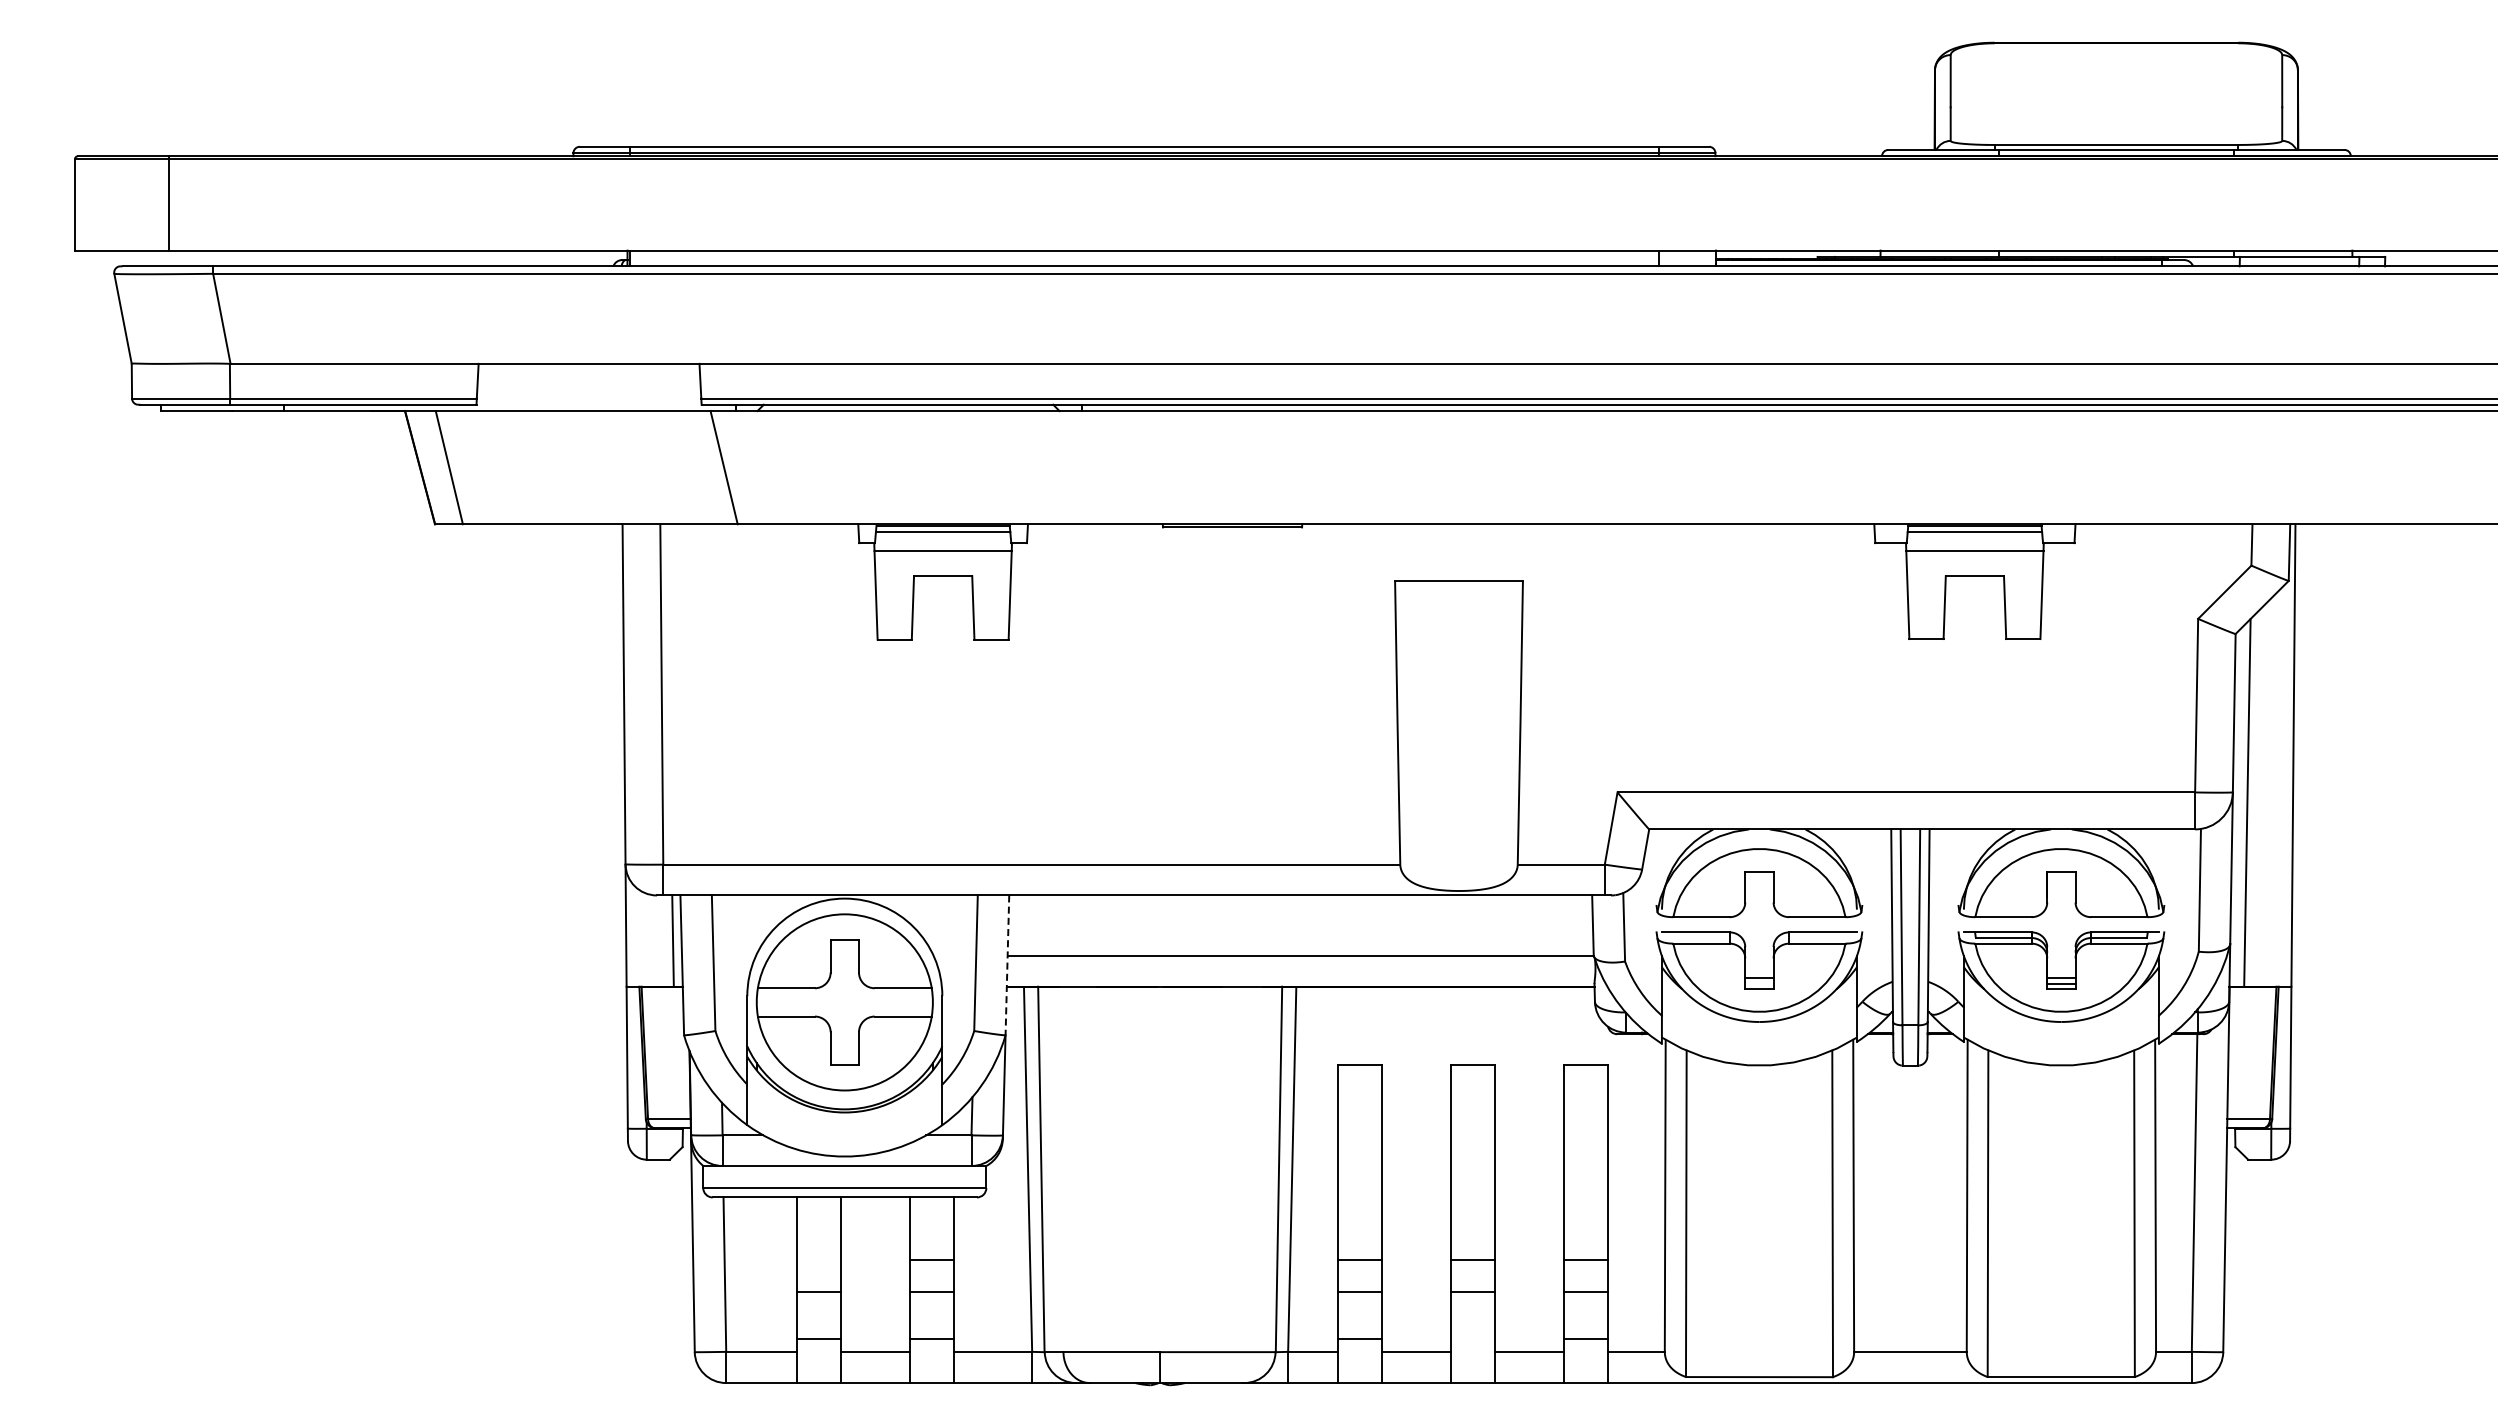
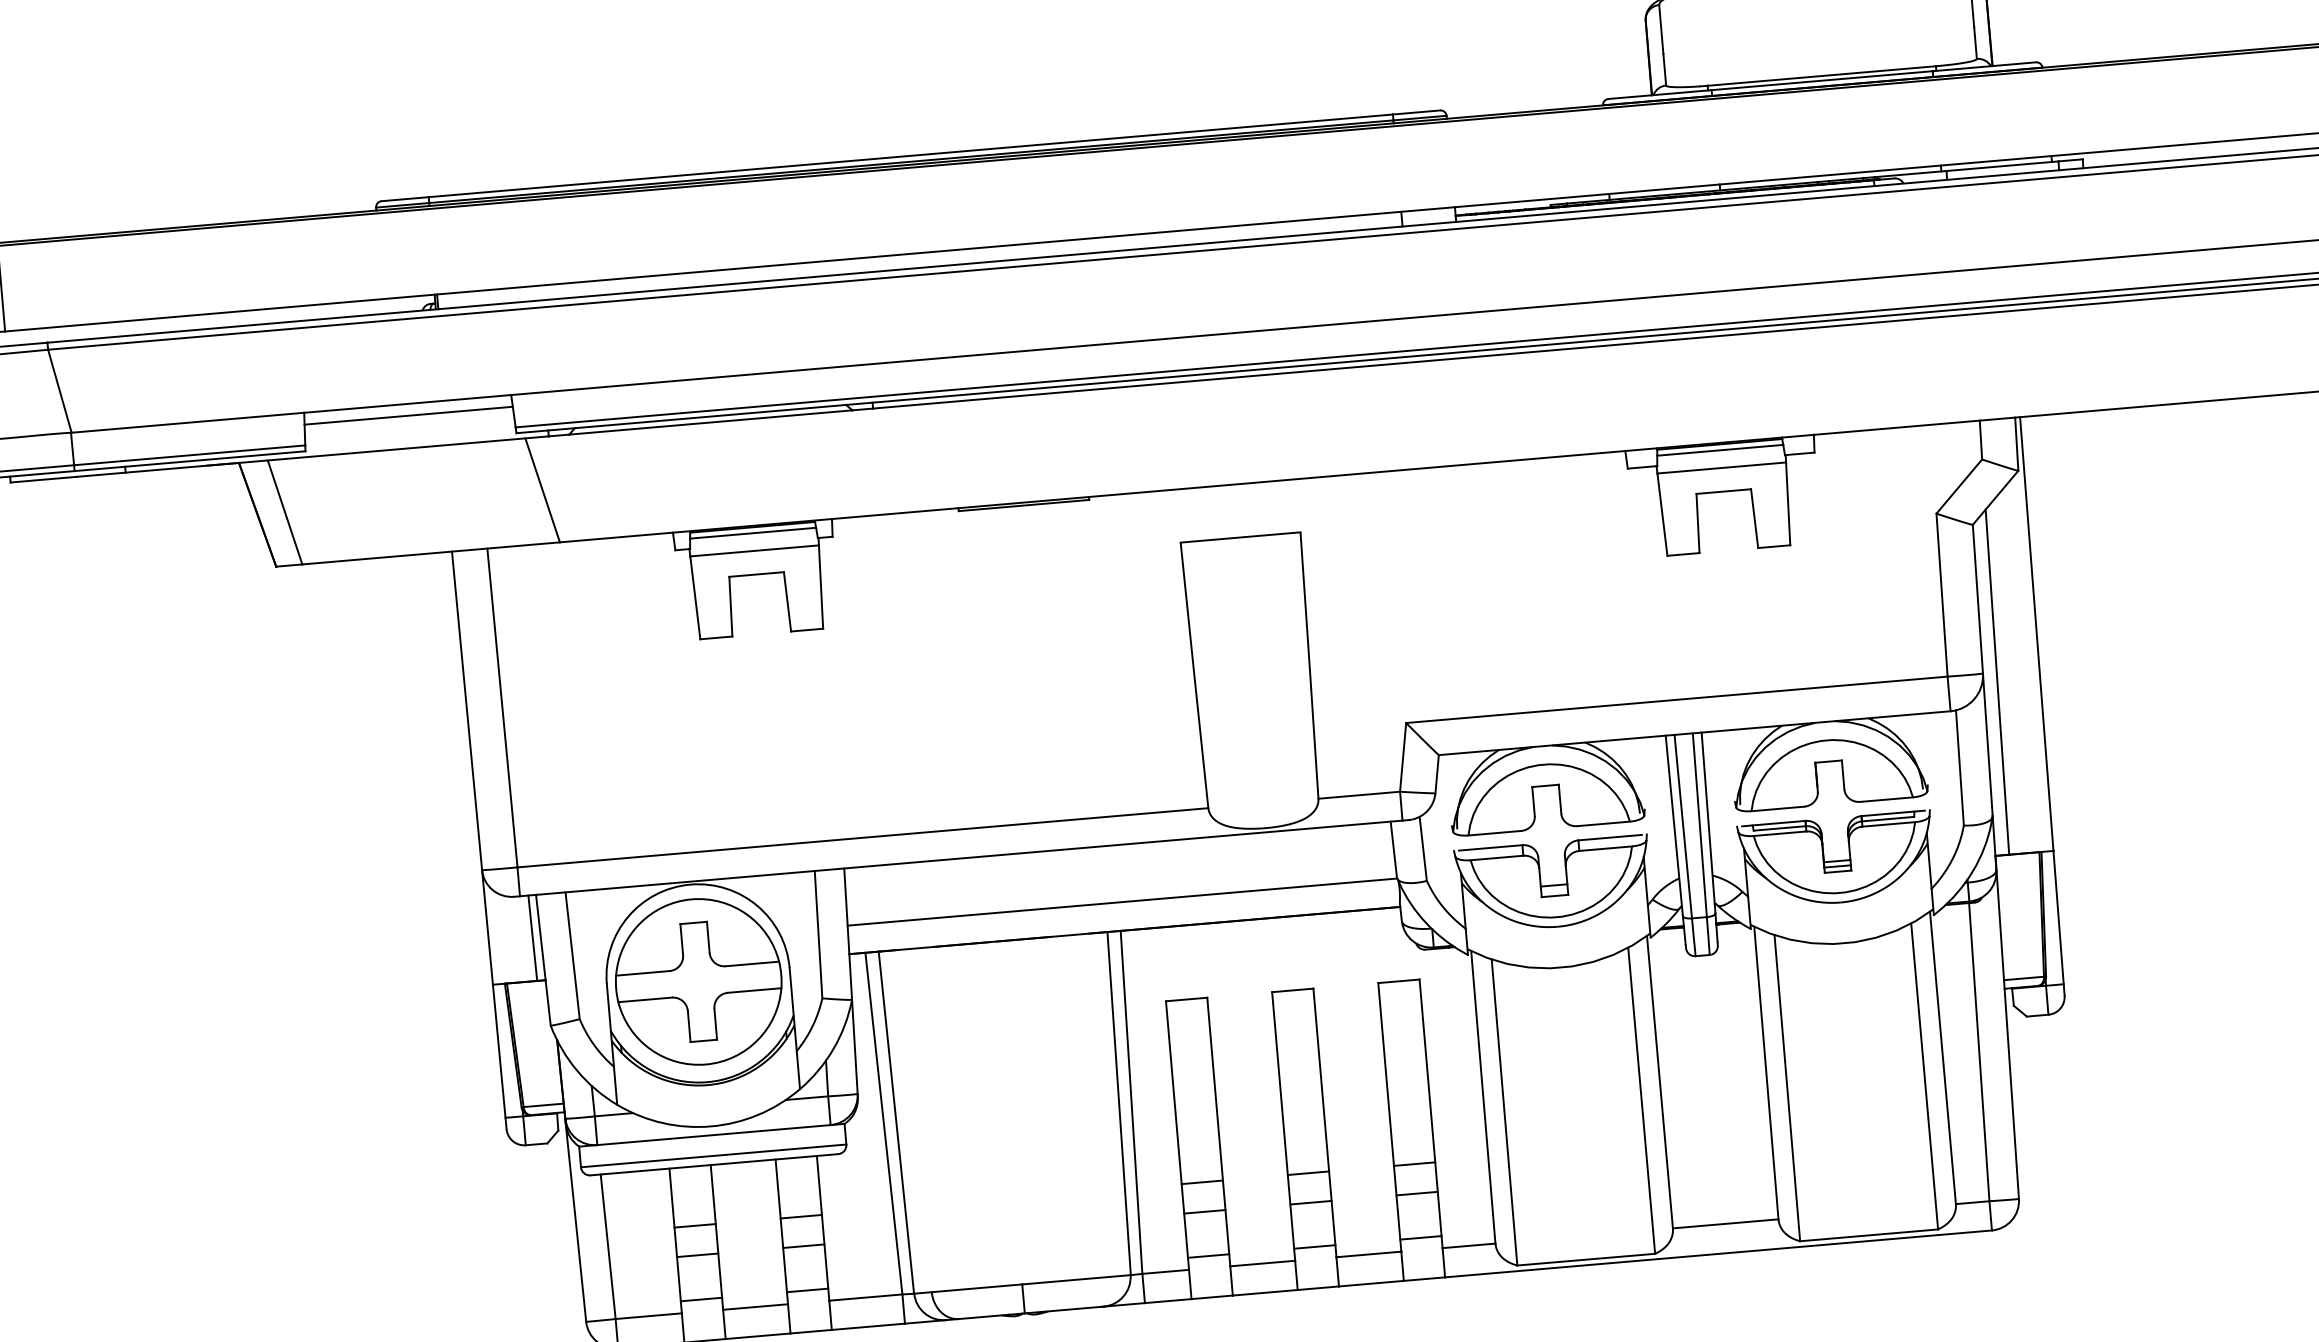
line: (588, 376) -> (408, 415), added
line: (1007, 965) -> (848, 934), dashed -> solid
line: (818, 1260) -> (694, 1225), added
line: (1473, 1339) -> (1315, 1247), added

